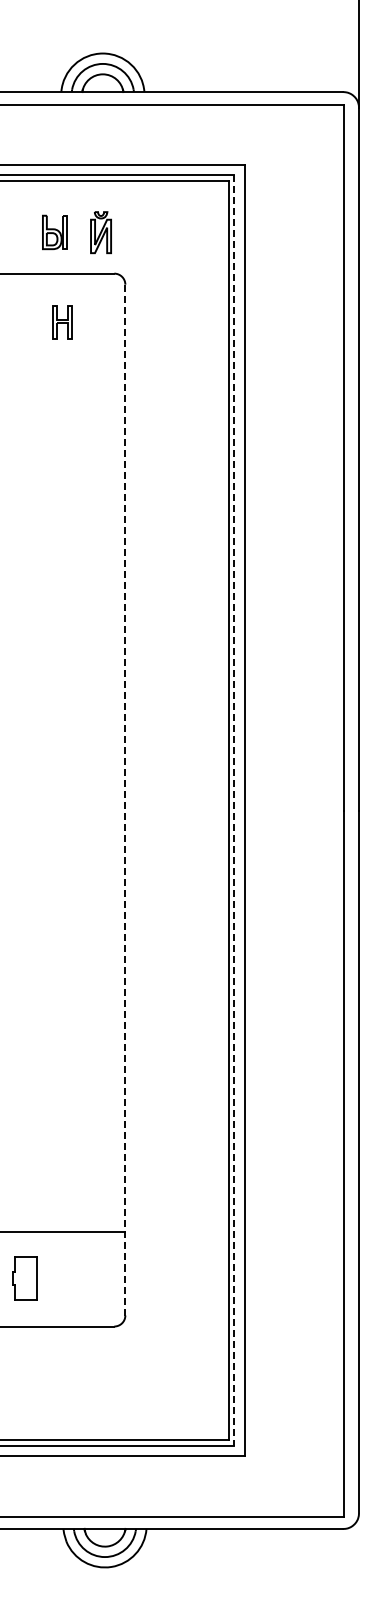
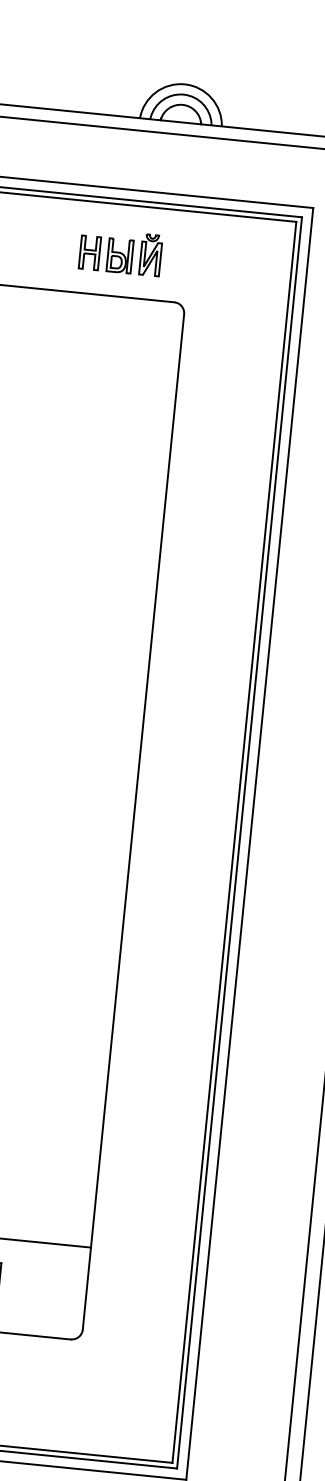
part: (100, 232) -> (150, 255), moved
part: (62, 322) -> (89, 252), moved
line: (125, 799) -> (133, 821), dashed -> solid
line: (234, 811) -> (239, 843), dashed -> solid

